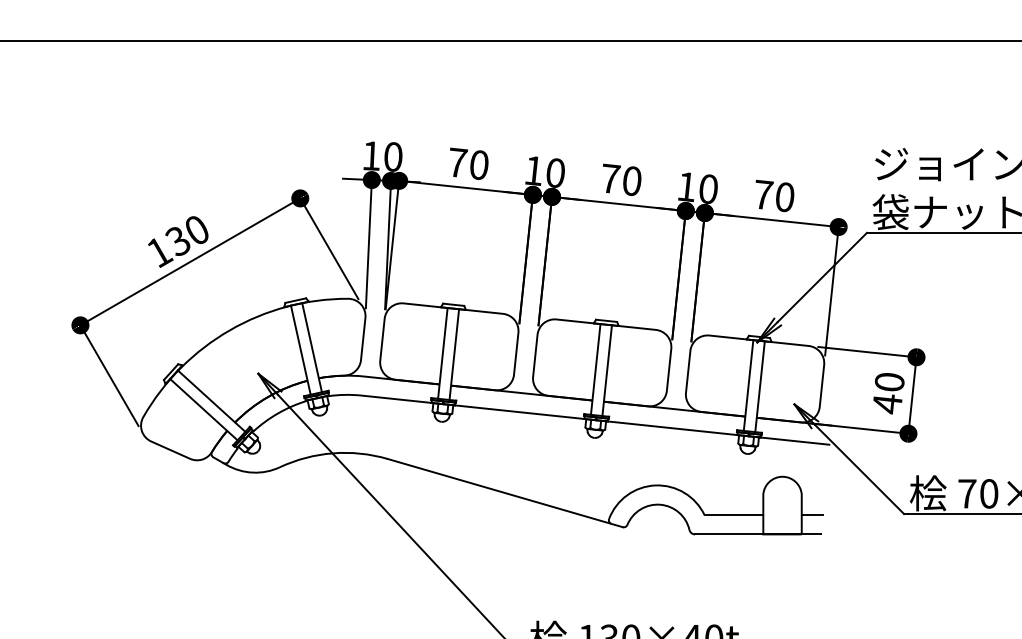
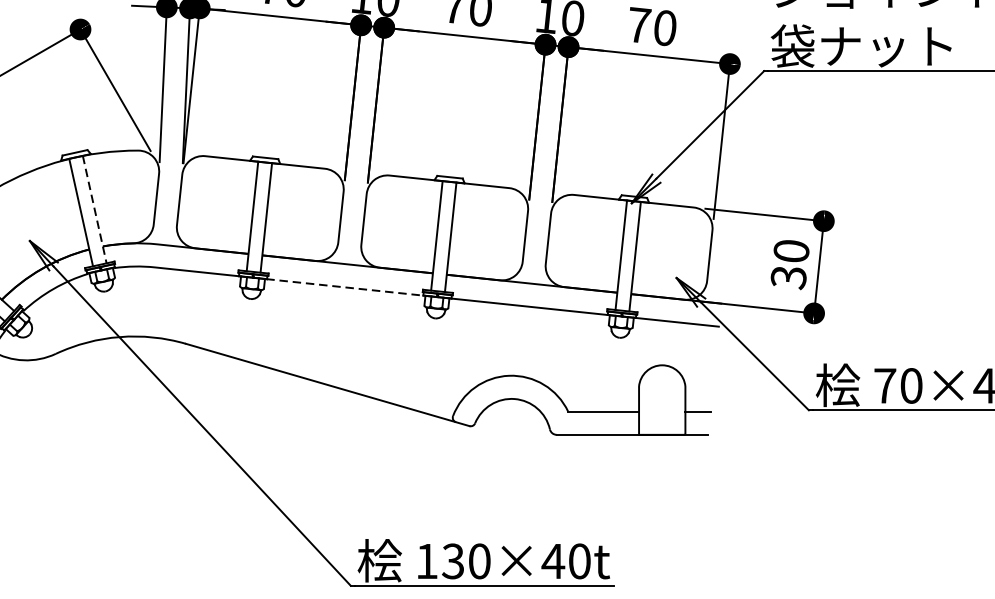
line: (312, 347) -> (95, 209), solid -> dashed
text: (887, 404) -> (788, 278), 40 -> 30
line: (519, 412) -> (344, 287), solid -> dashed

